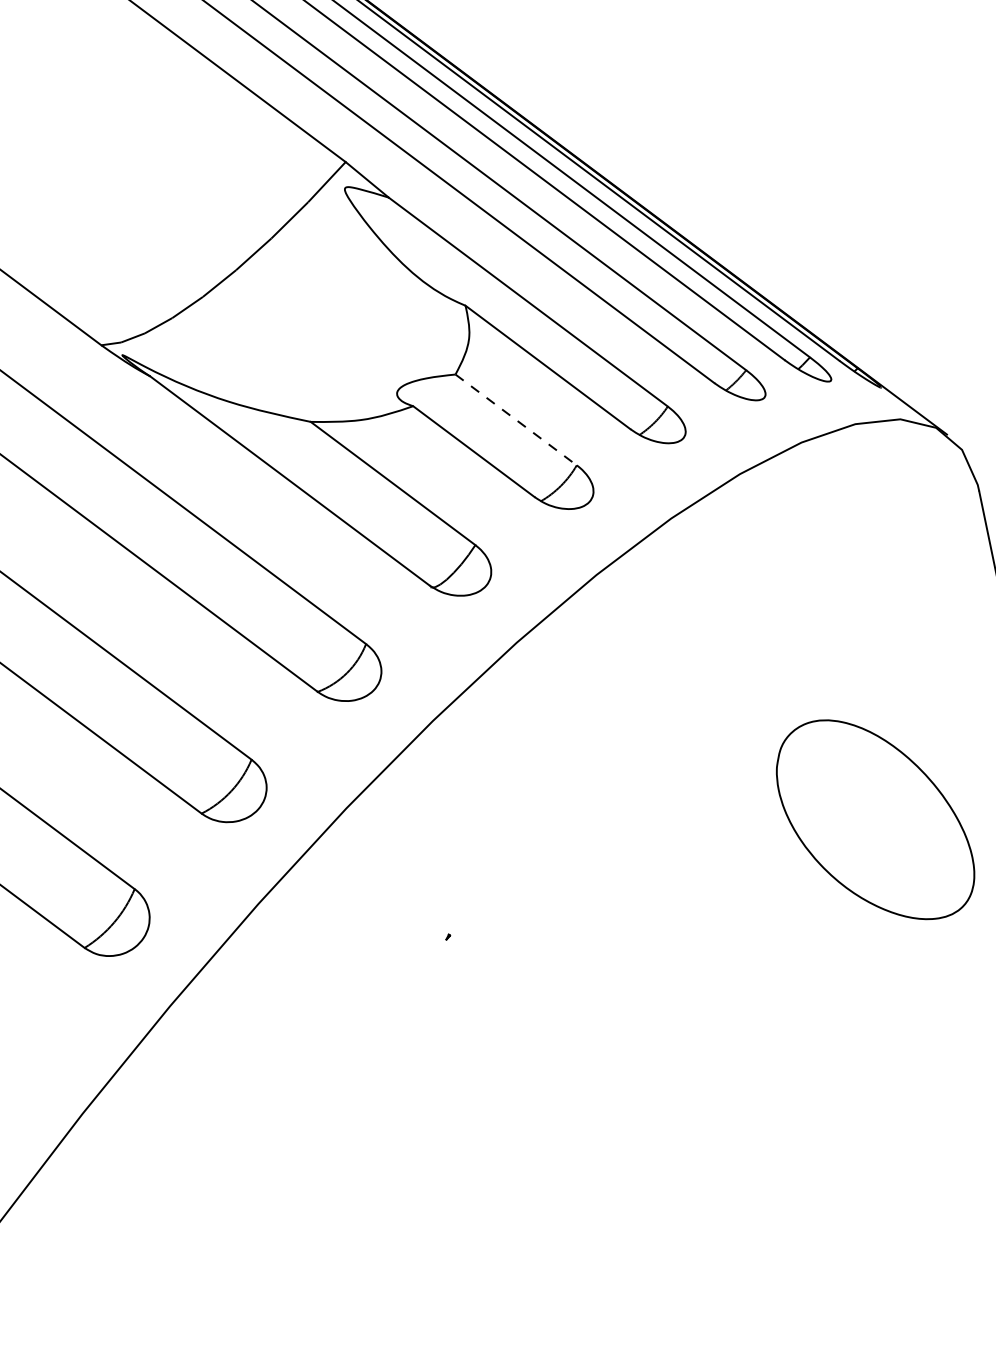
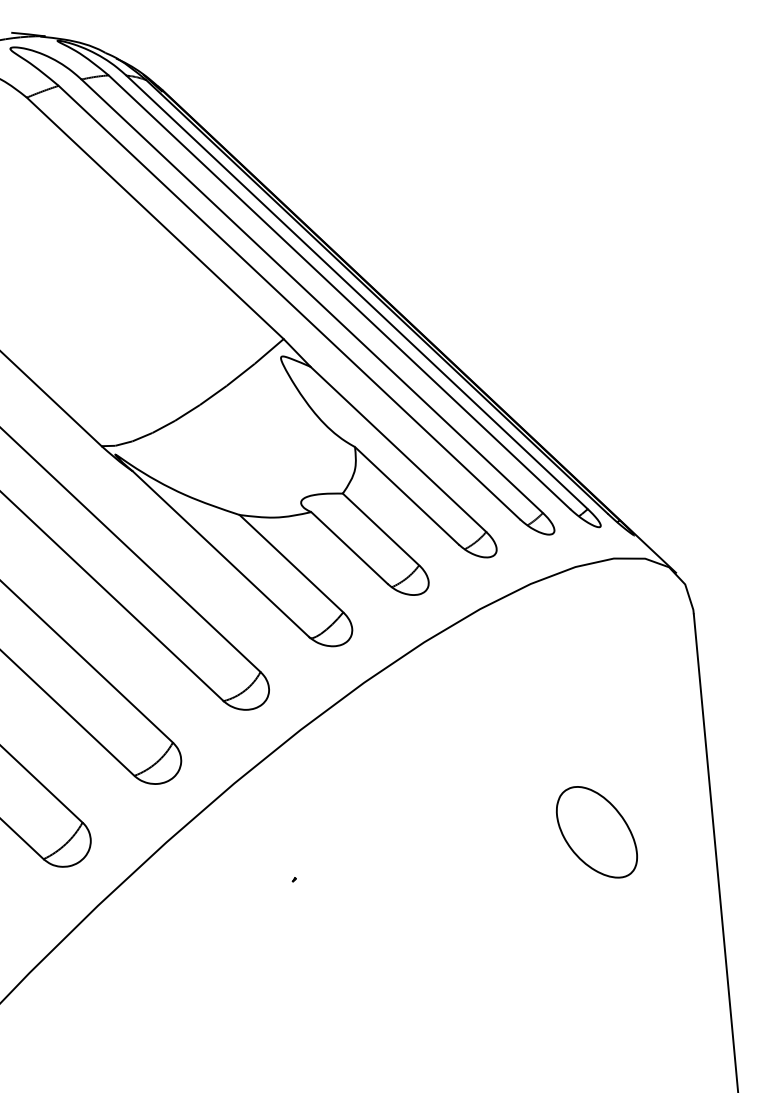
line: (516, 419) -> (381, 529), dashed -> solid
part: (874, 820) -> (596, 832), size x0.62

